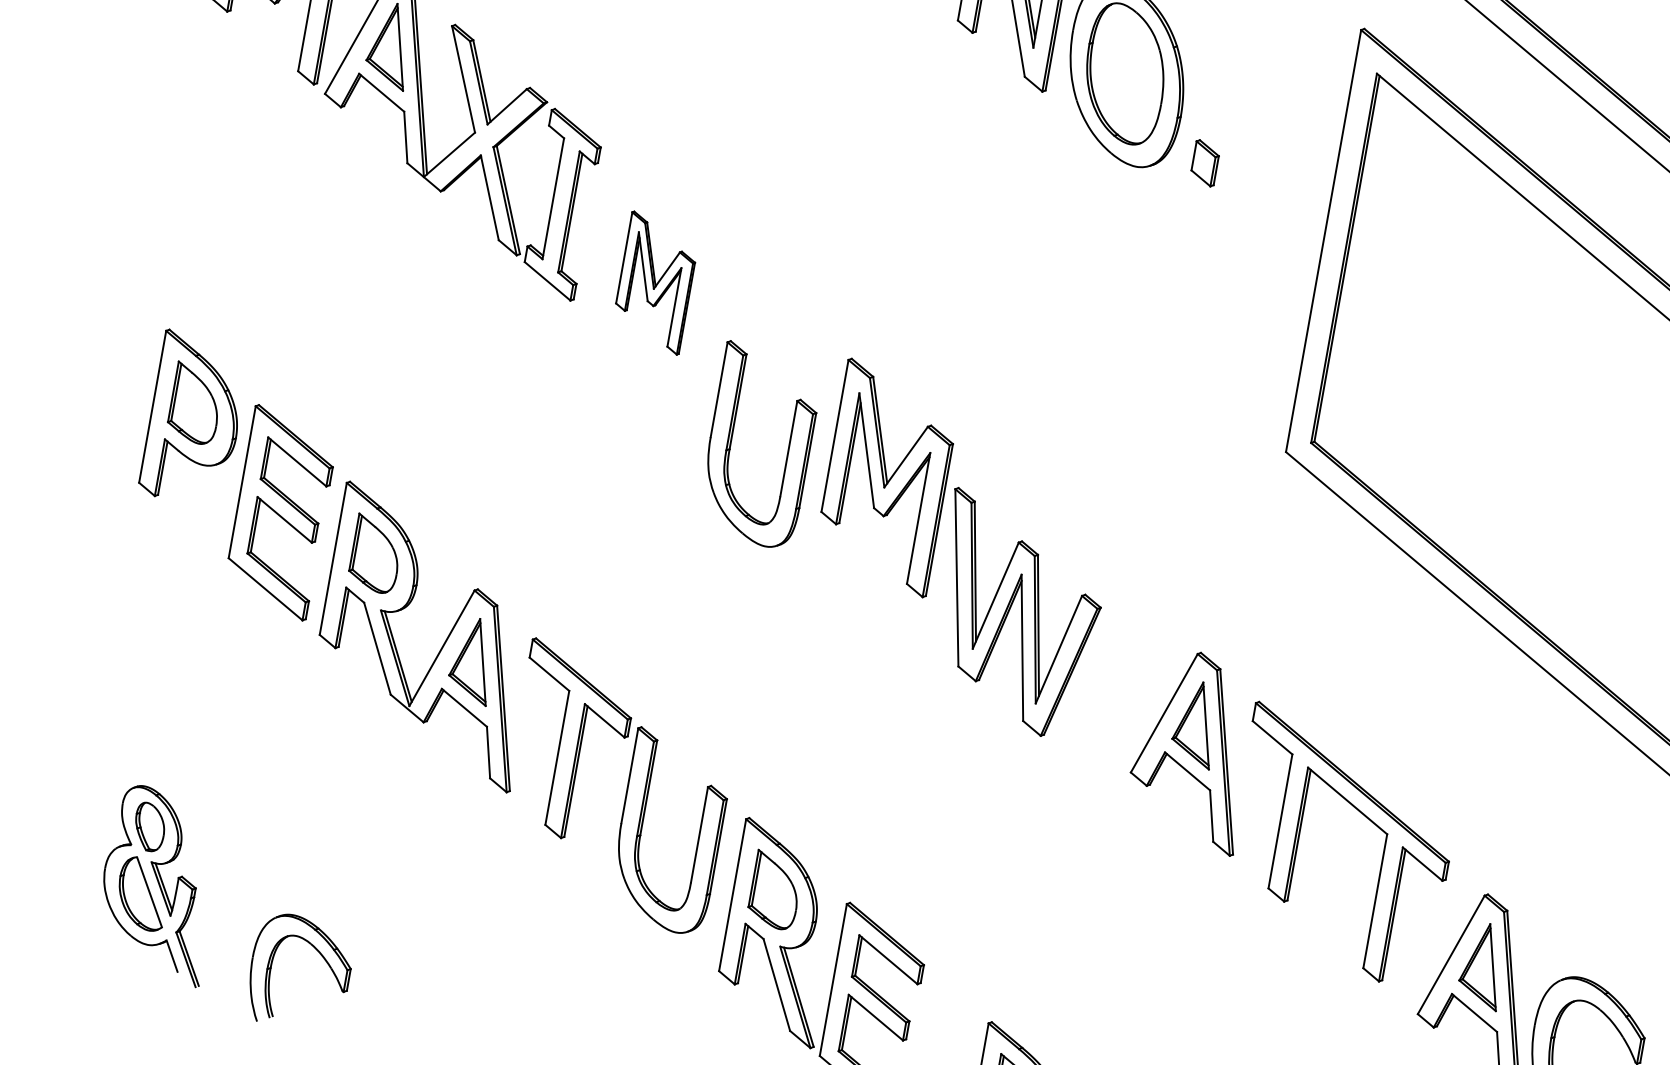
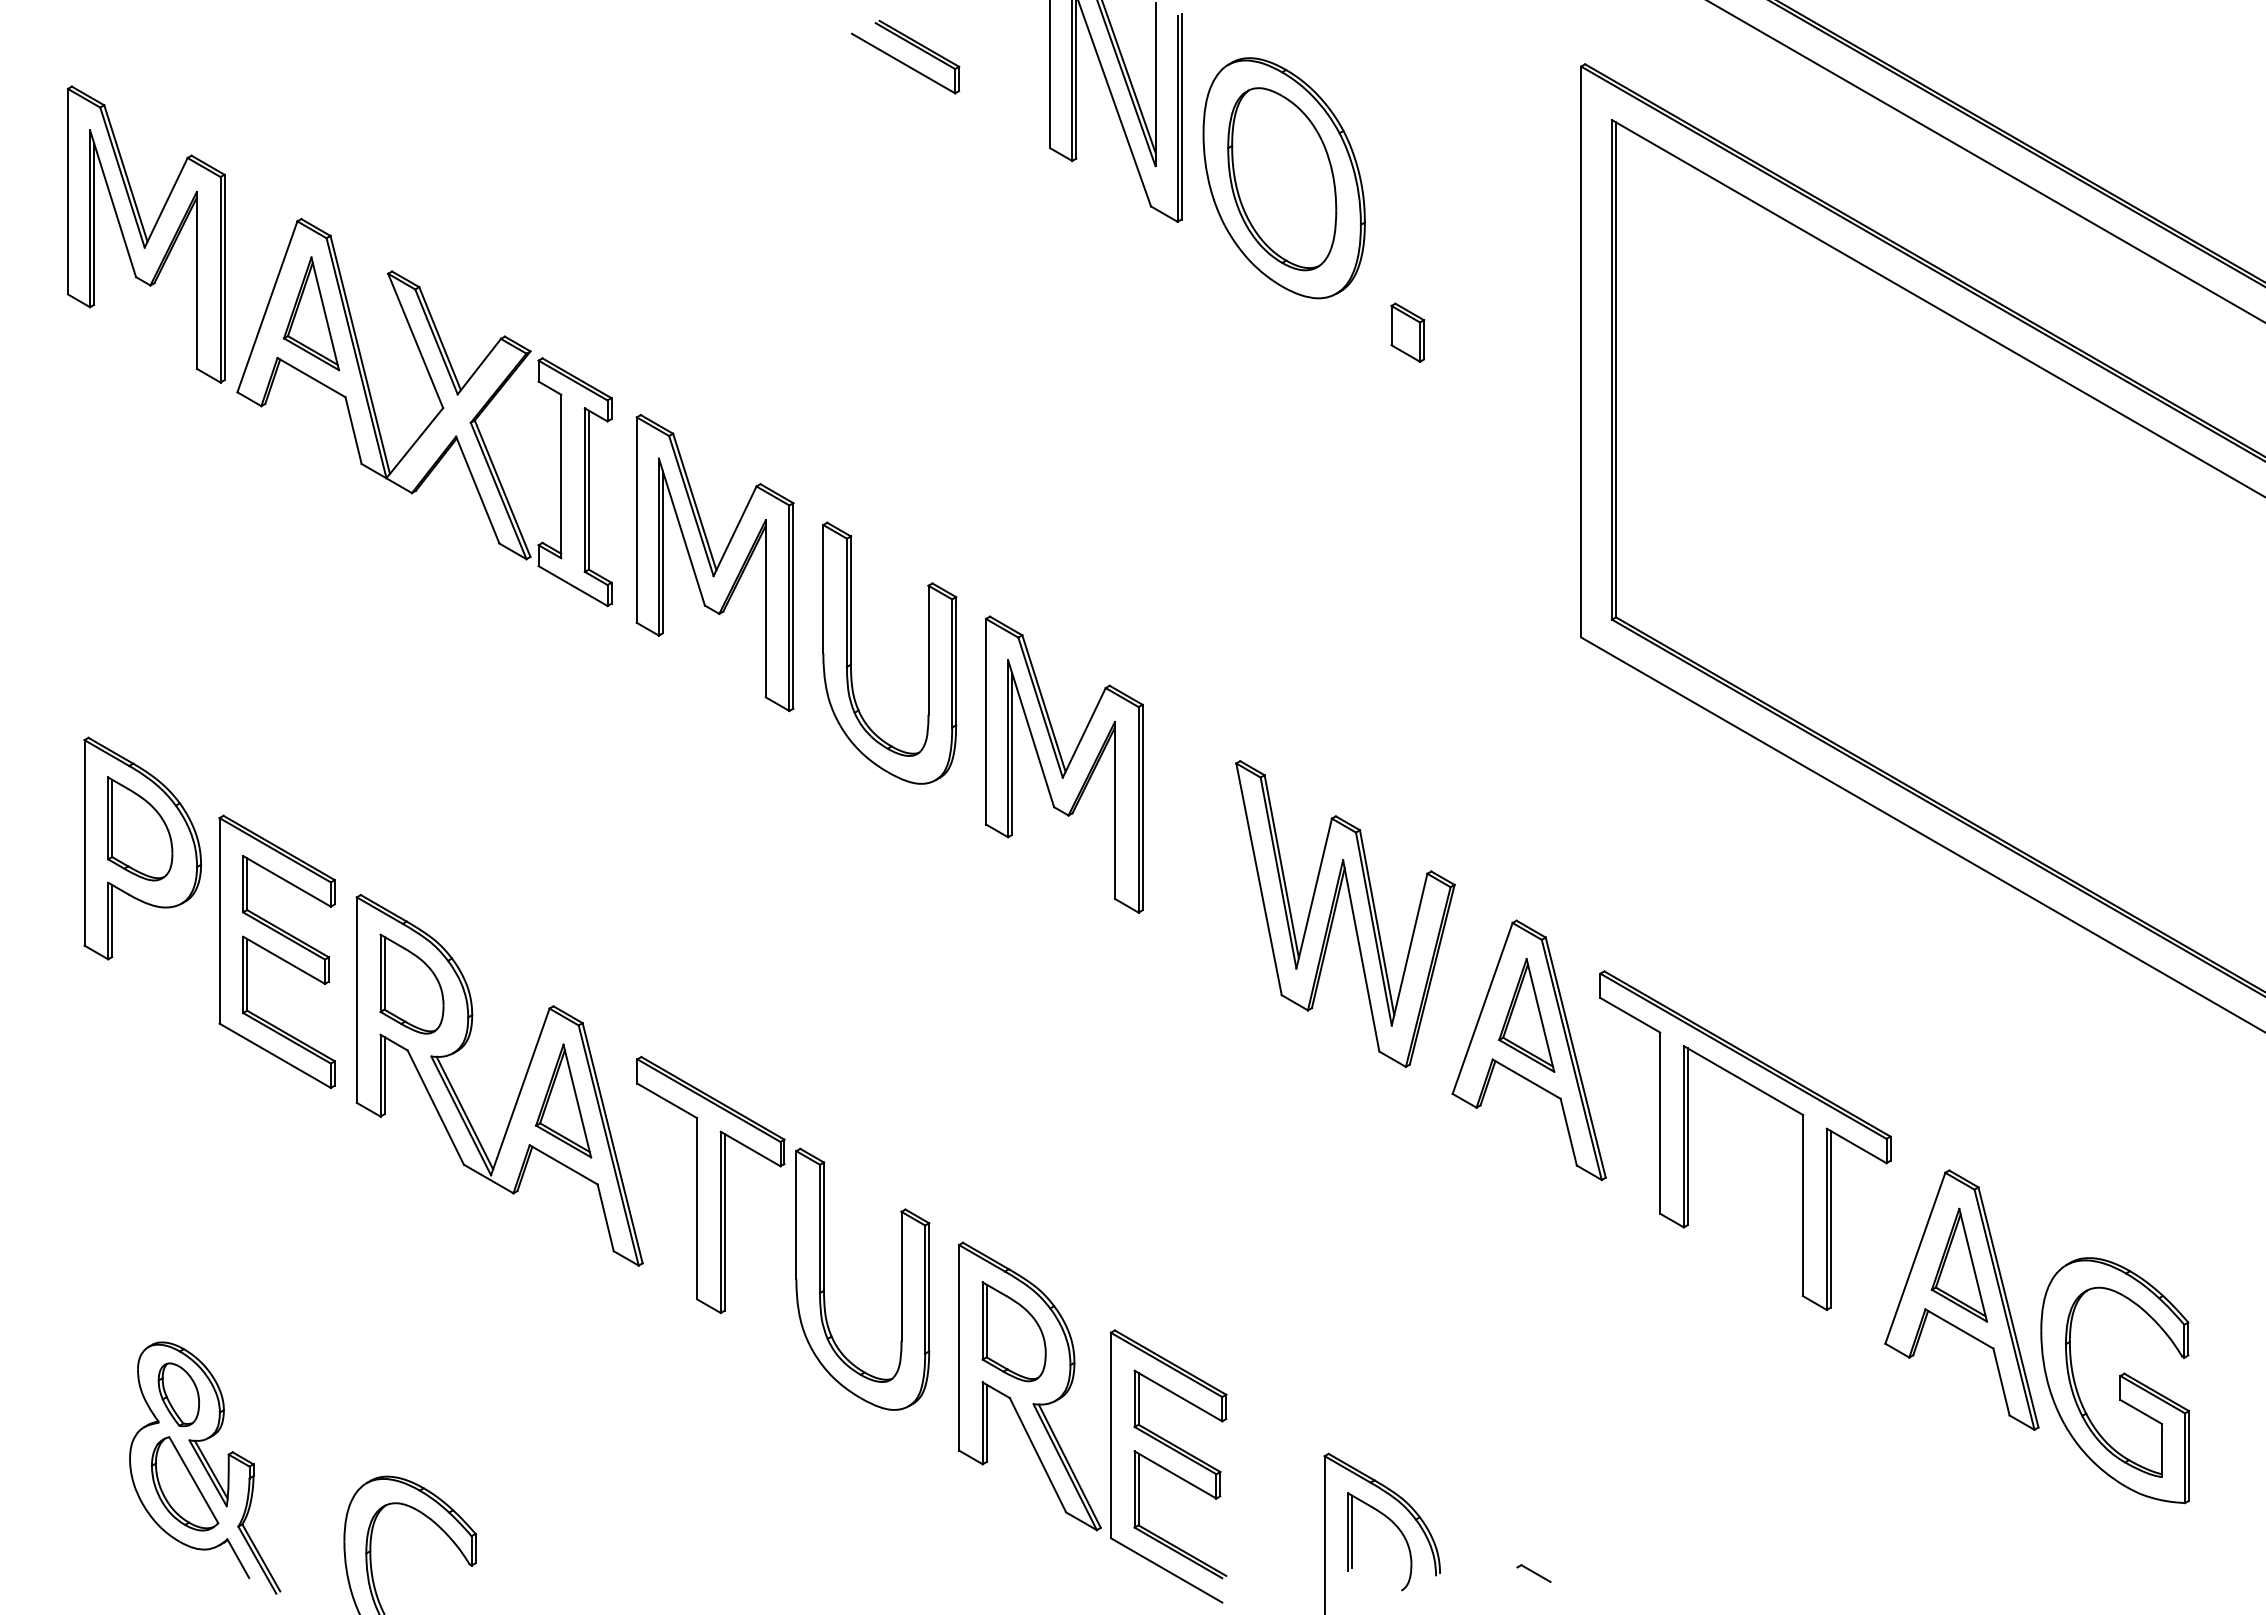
part: (1205, 163) -> (1407, 332), moved
part: (655, 283) -> (714, 563), size x1.67
part: (731, 440) -> (851, 652), moved
part: (1021, 613) -> (1351, 910), moved

